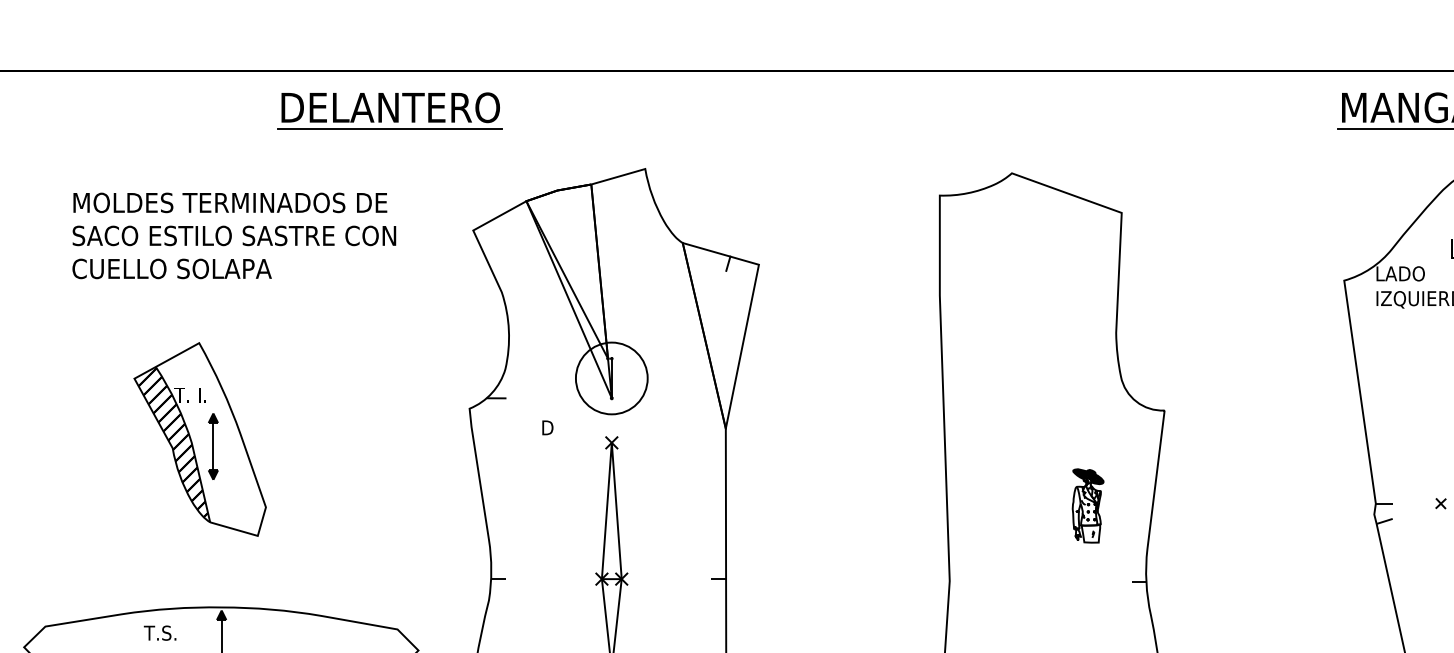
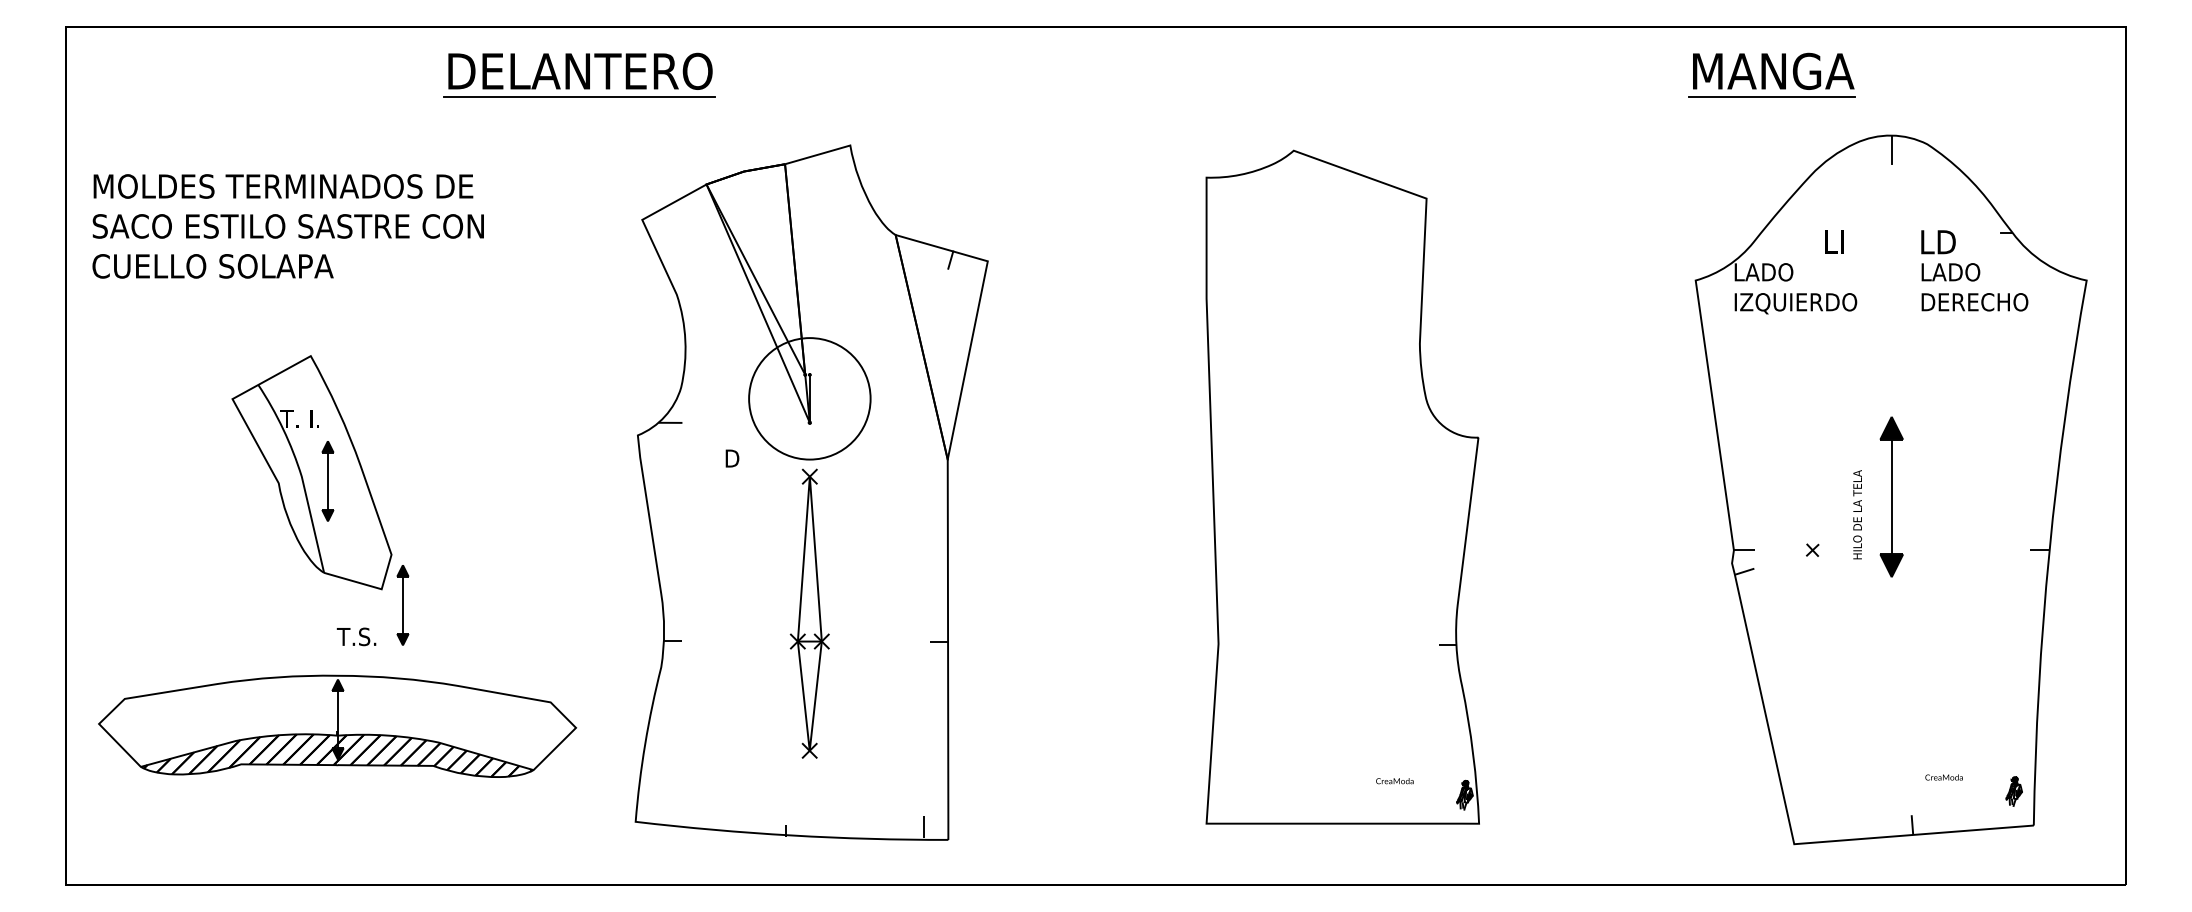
part: (389, 110) -> (579, 74), moved
text: (233, 235) -> (287, 226), moved
circle: (611, 378) -> (809, 398), size x1.4
hatch: (173, 442) -> (279, 476), removed
part: (1087, 505) -> (1385, 552), removed
part: (275, 549) -> (402, 605), added
text: (160, 632) -> (356, 636), moved

